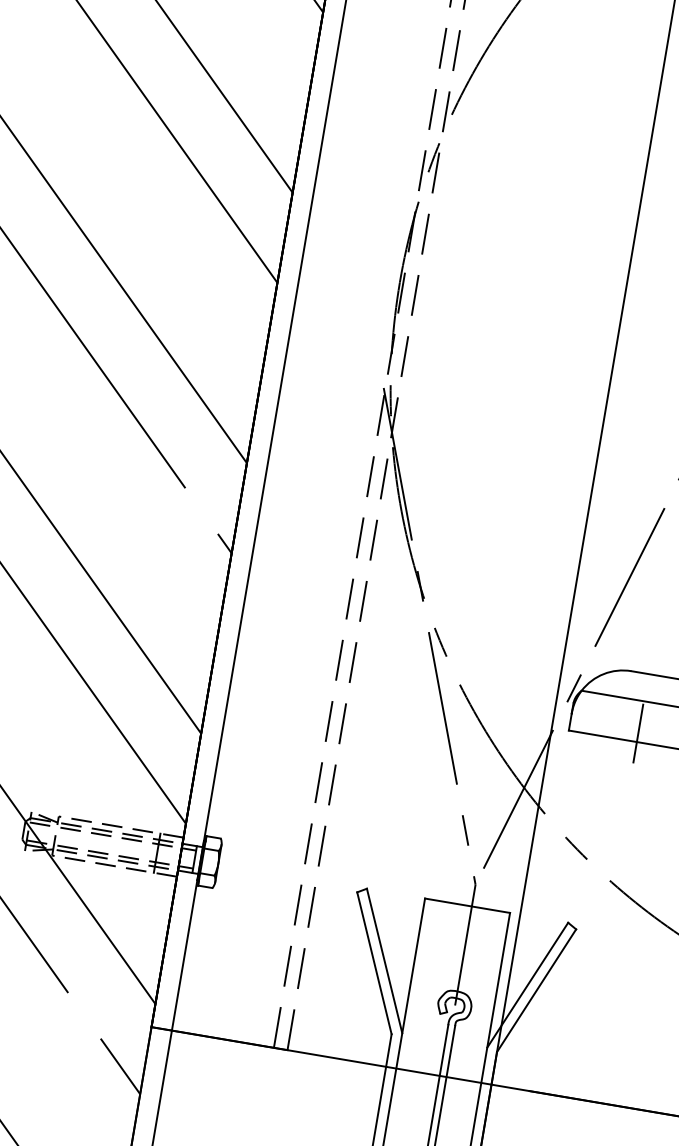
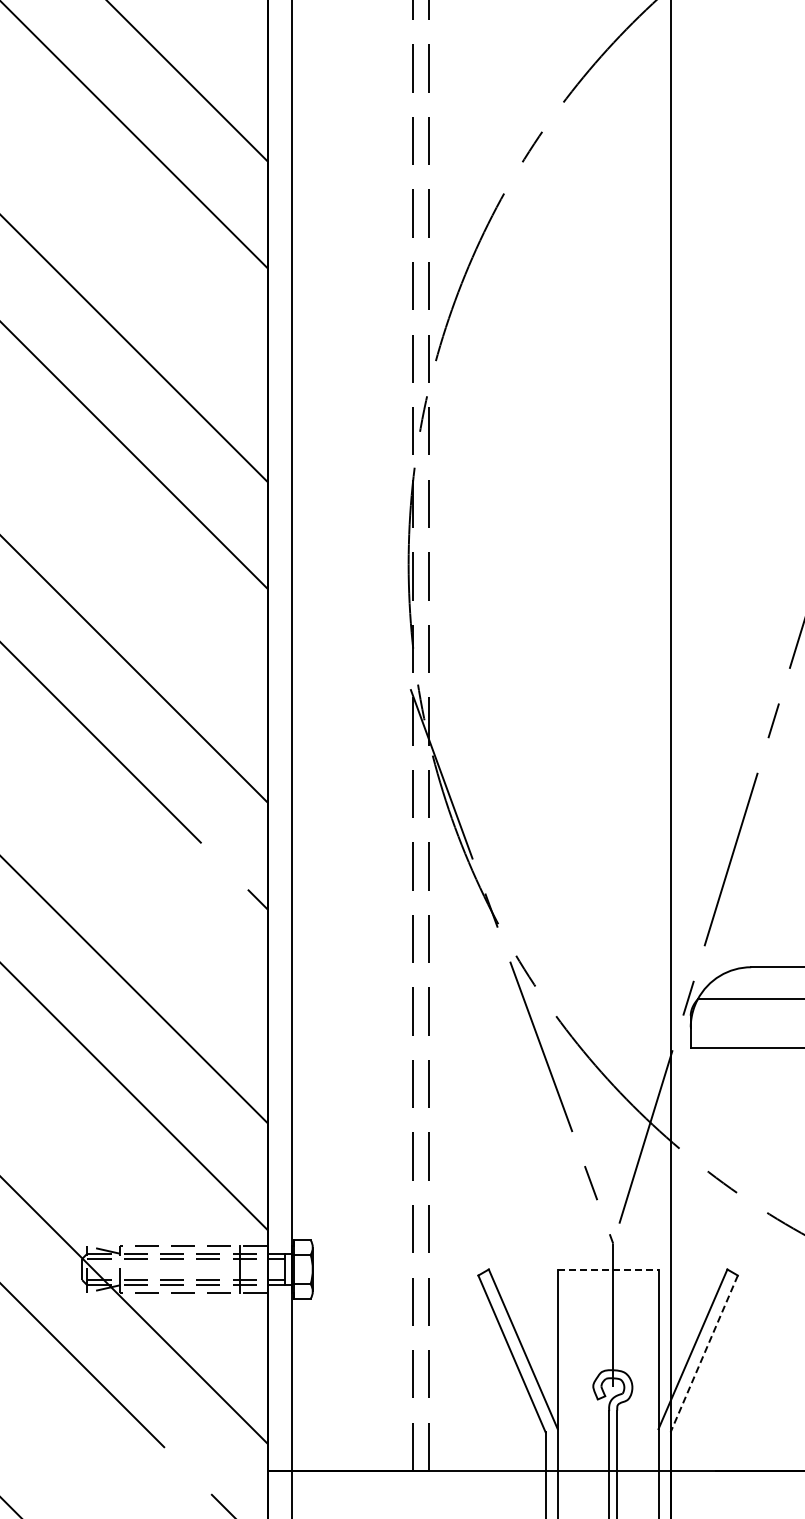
line: (638, 733) -> (771, 1037), removed
line: (467, 905) -> (608, 1269), solid -> dashed
line: (536, 991) -> (704, 1354), solid -> dashed

